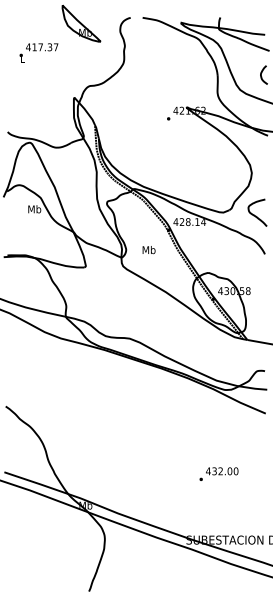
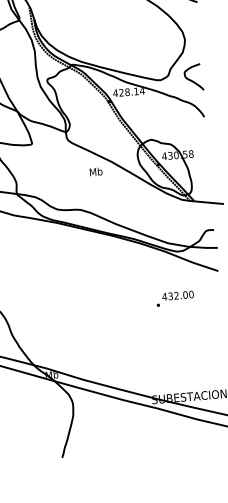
text: (148, 250) -> (95, 172), moved
text: (218, 473) -> (174, 298), moved

